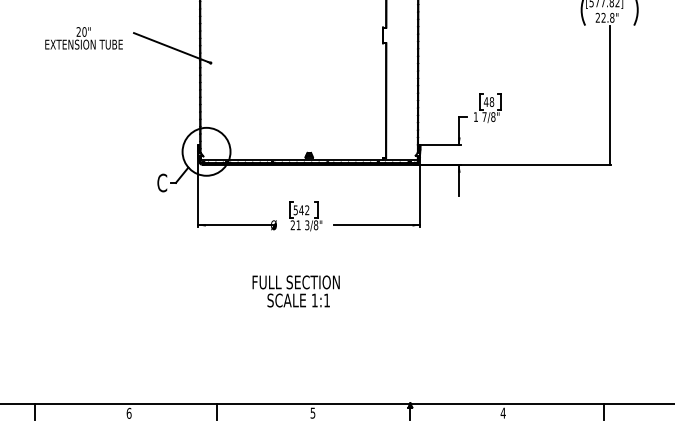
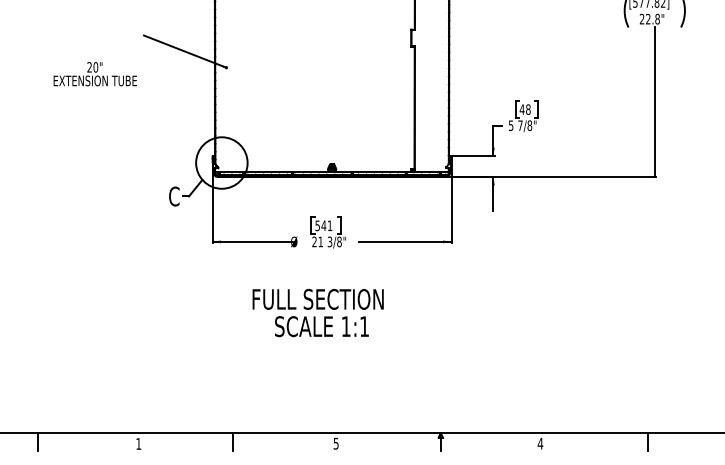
part: (83, 38) -> (94, 74), moved
text: (475, 116) -> (510, 125), 1 -> 5
text: (306, 209) -> (329, 225), 542 -> 541
part: (295, 290) -> (317, 312), size x1.4
text: (128, 412) -> (138, 443), 6 -> 1

